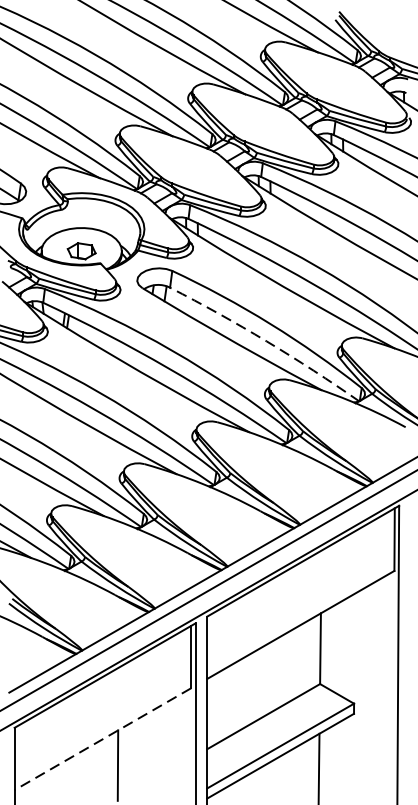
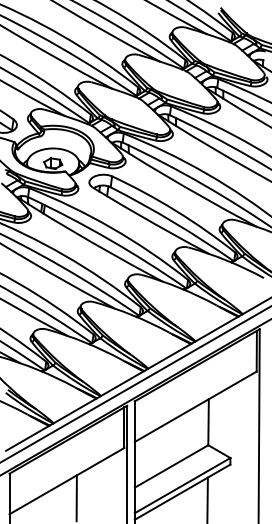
arc: (266, 341) -> (173, 222), dashed -> solid
line: (102, 739) -> (66, 481), dashed -> solid

